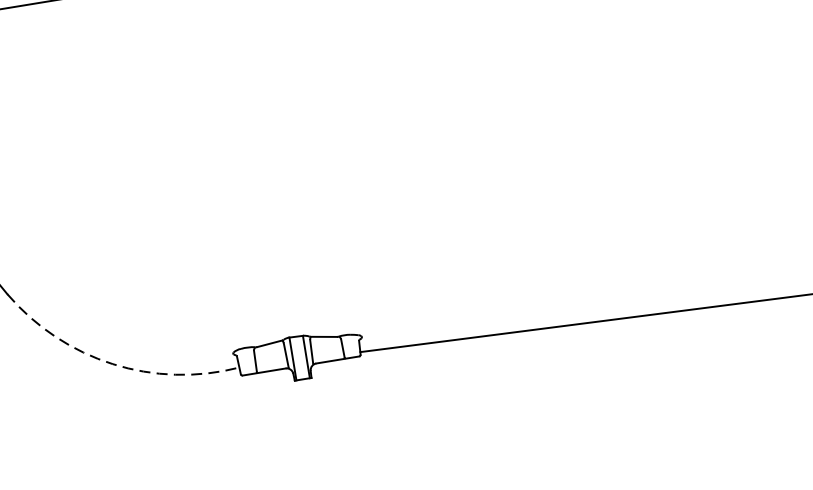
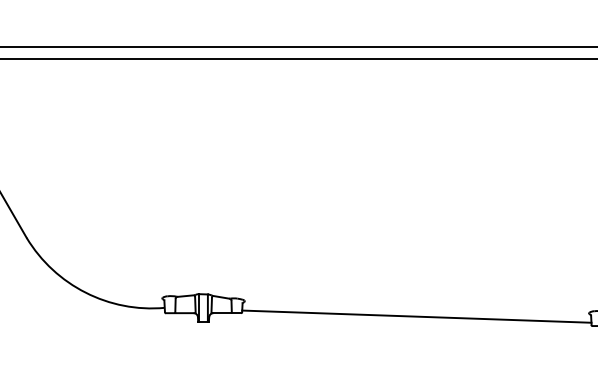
arc: (112, 363) -> (85, 292), dashed -> solid

